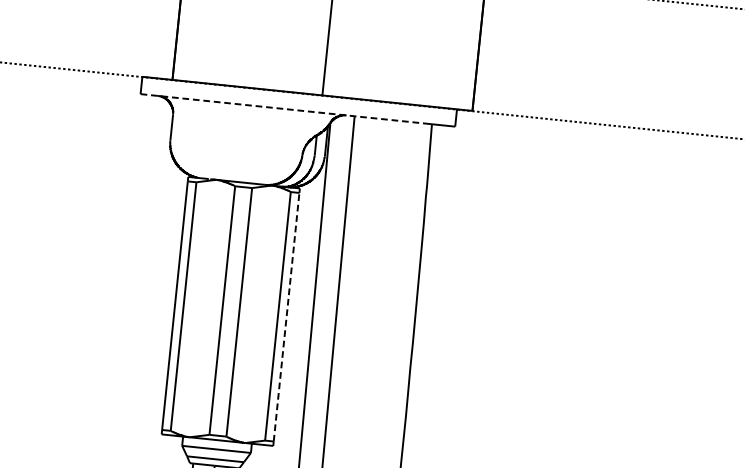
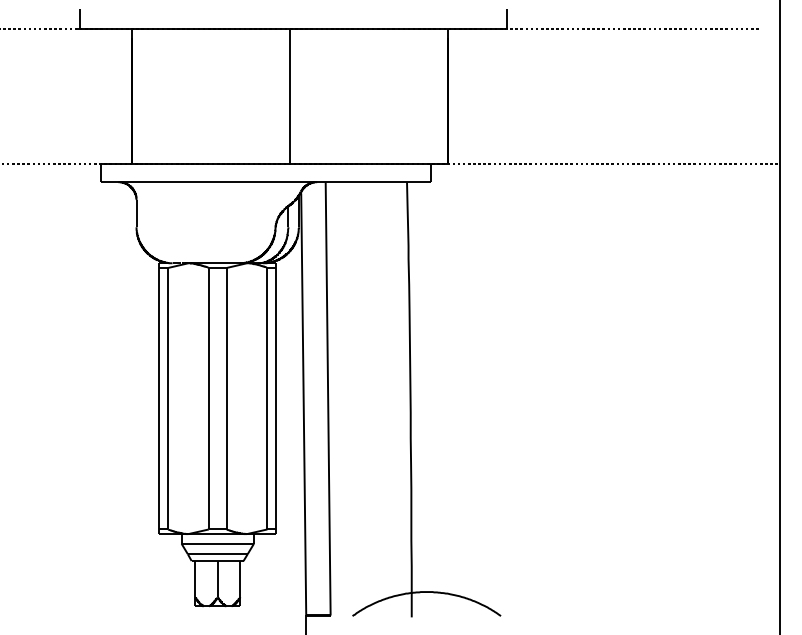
line: (284, 109) -> (251, 182), dashed -> solid
line: (286, 317) -> (276, 398), dashed -> solid

